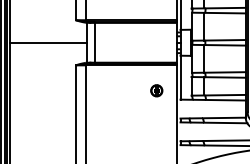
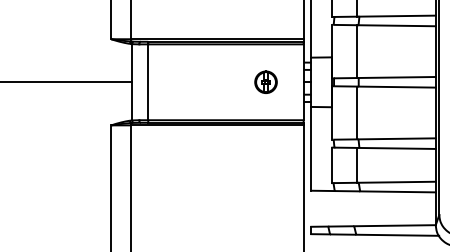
part: (156, 90) -> (265, 81), moved

